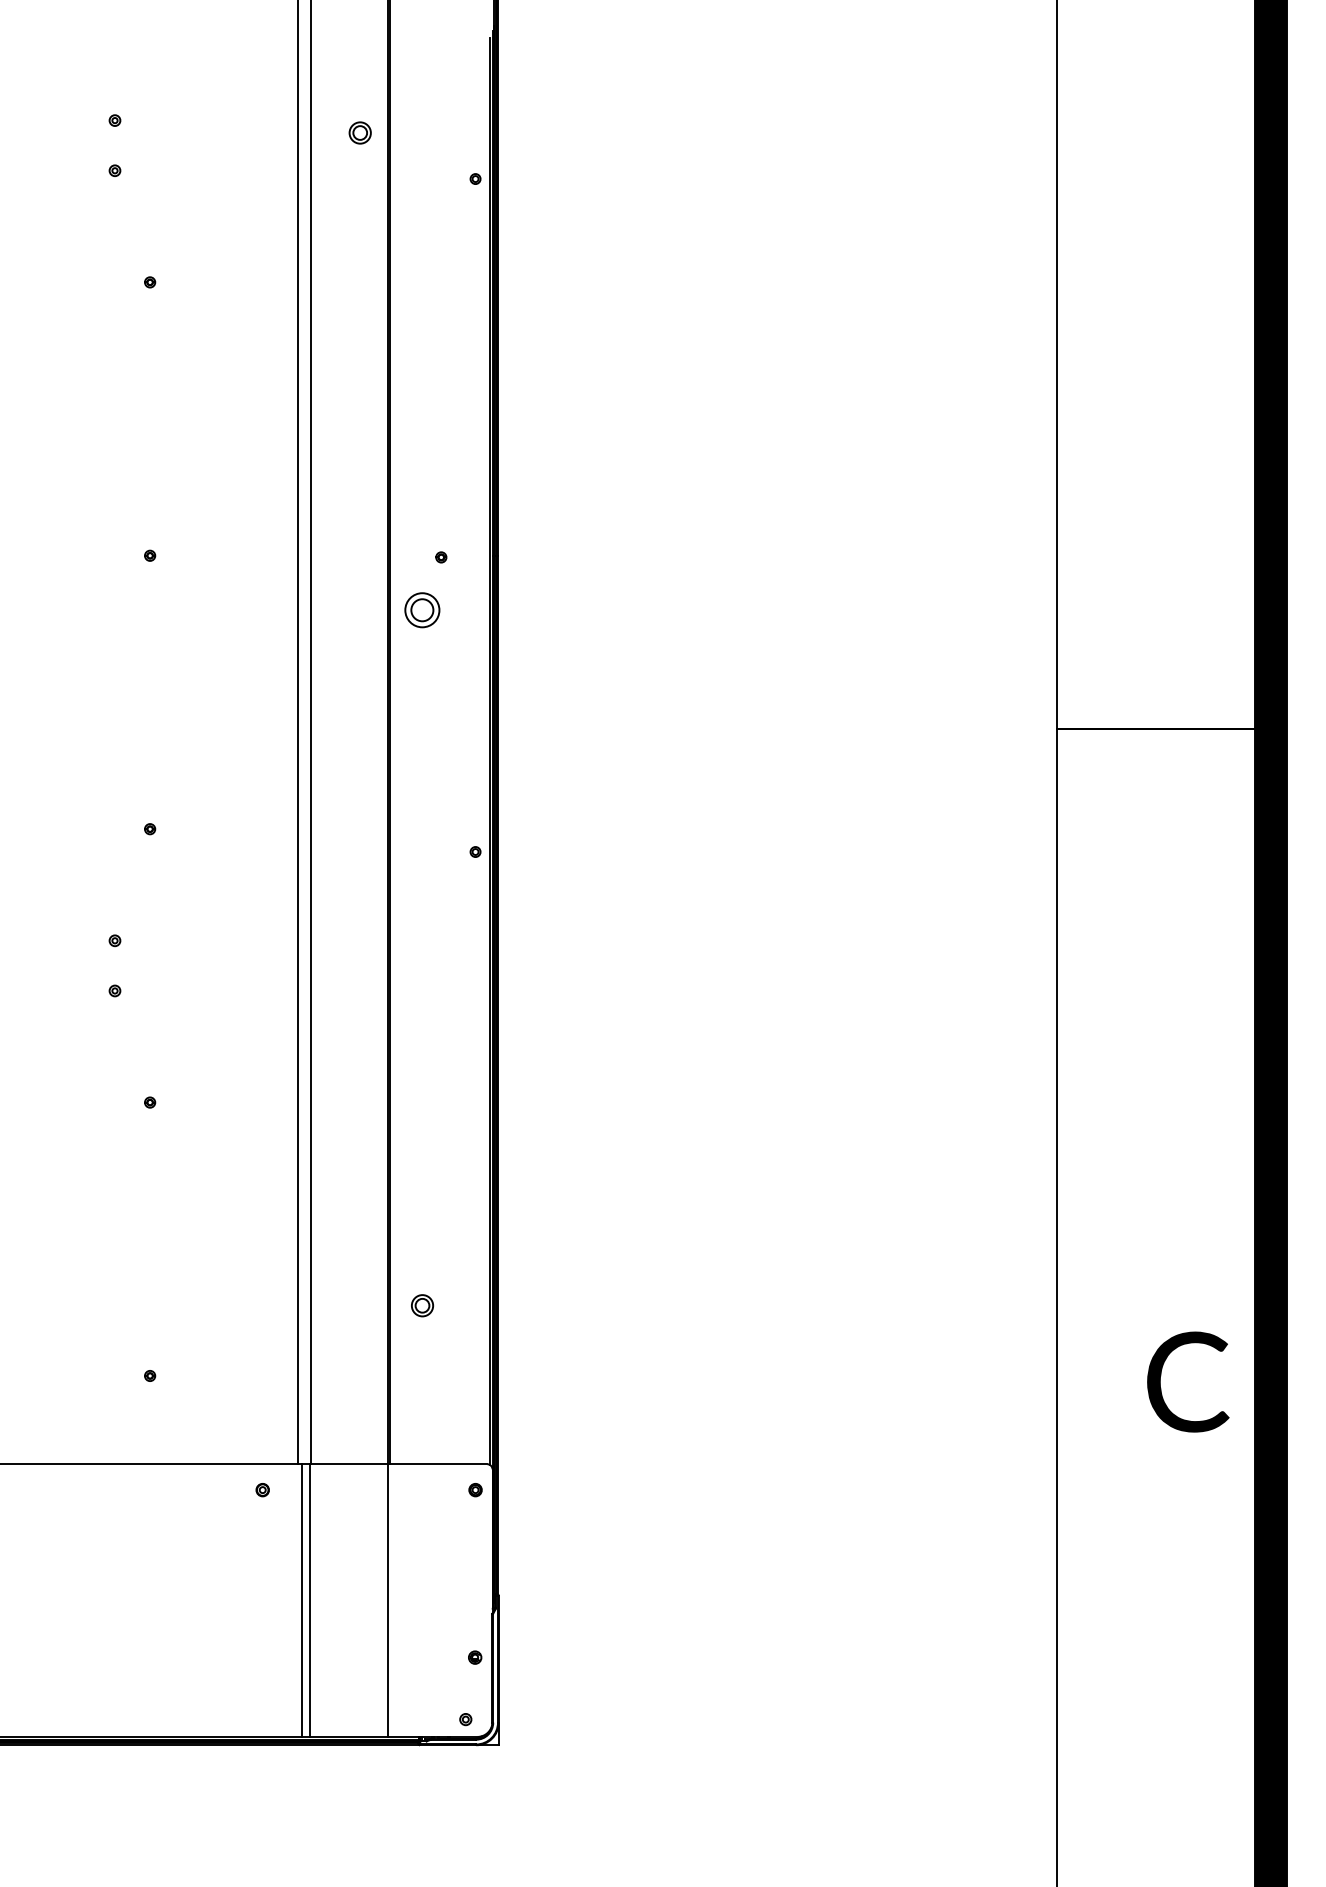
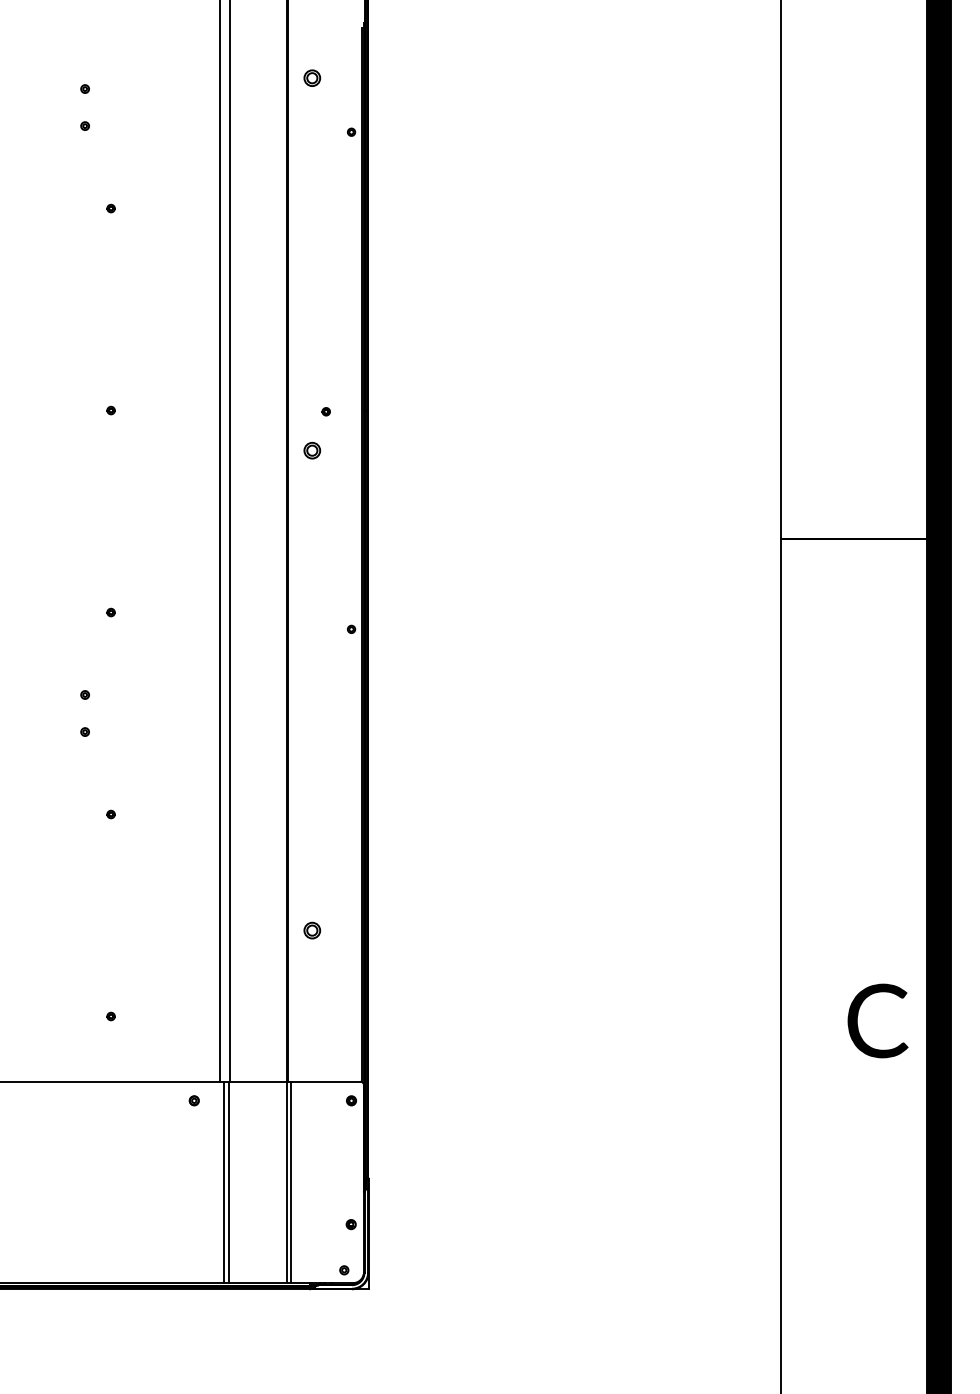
part: (360, 132) -> (312, 77), moved
part: (422, 609) -> (312, 450), size x0.62
part: (422, 1305) -> (312, 930), moved
line: (394, 1600) -> (291, 1182), added

